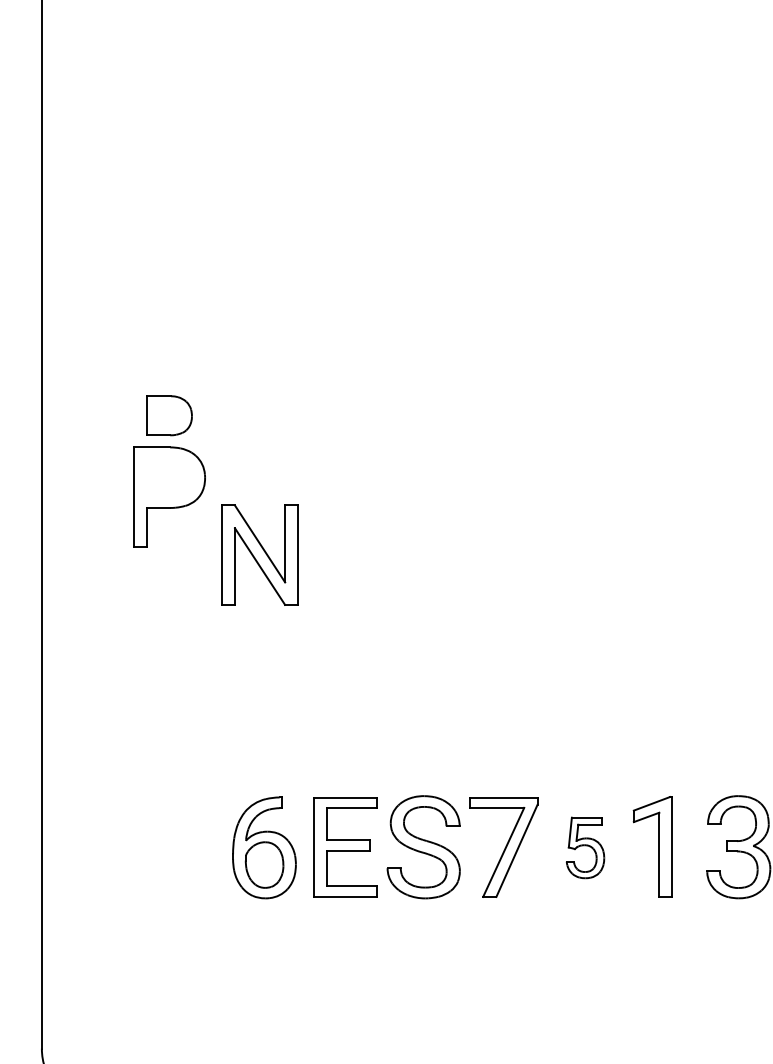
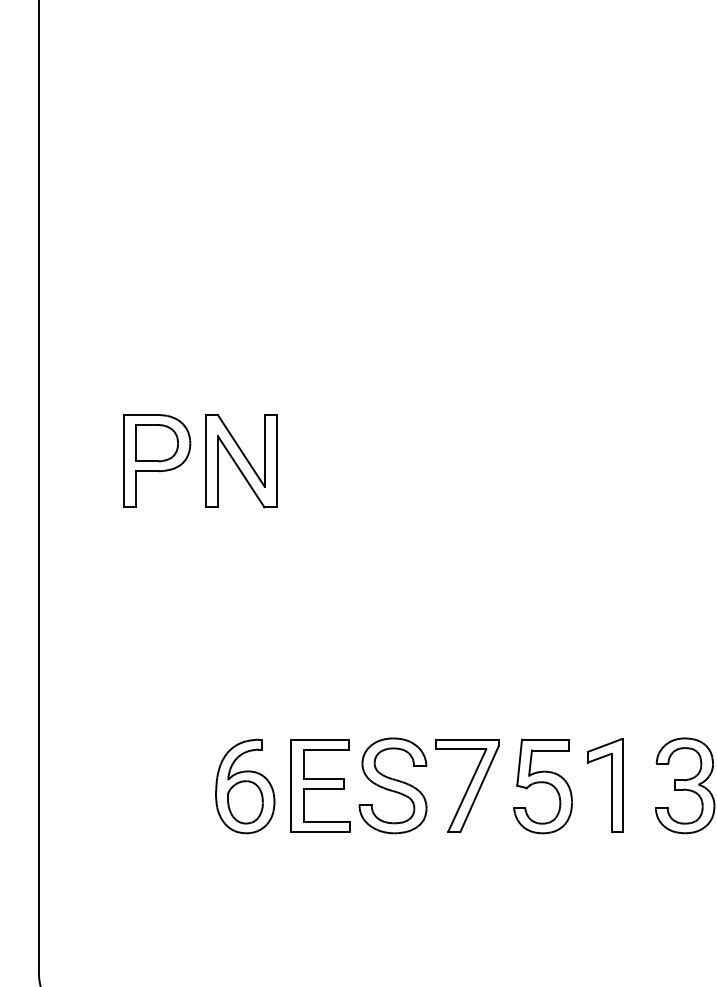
part: (169, 415) -> (157, 442), moved
part: (259, 554) -> (240, 460), moved
part: (585, 847) -> (543, 786), size x1.67

